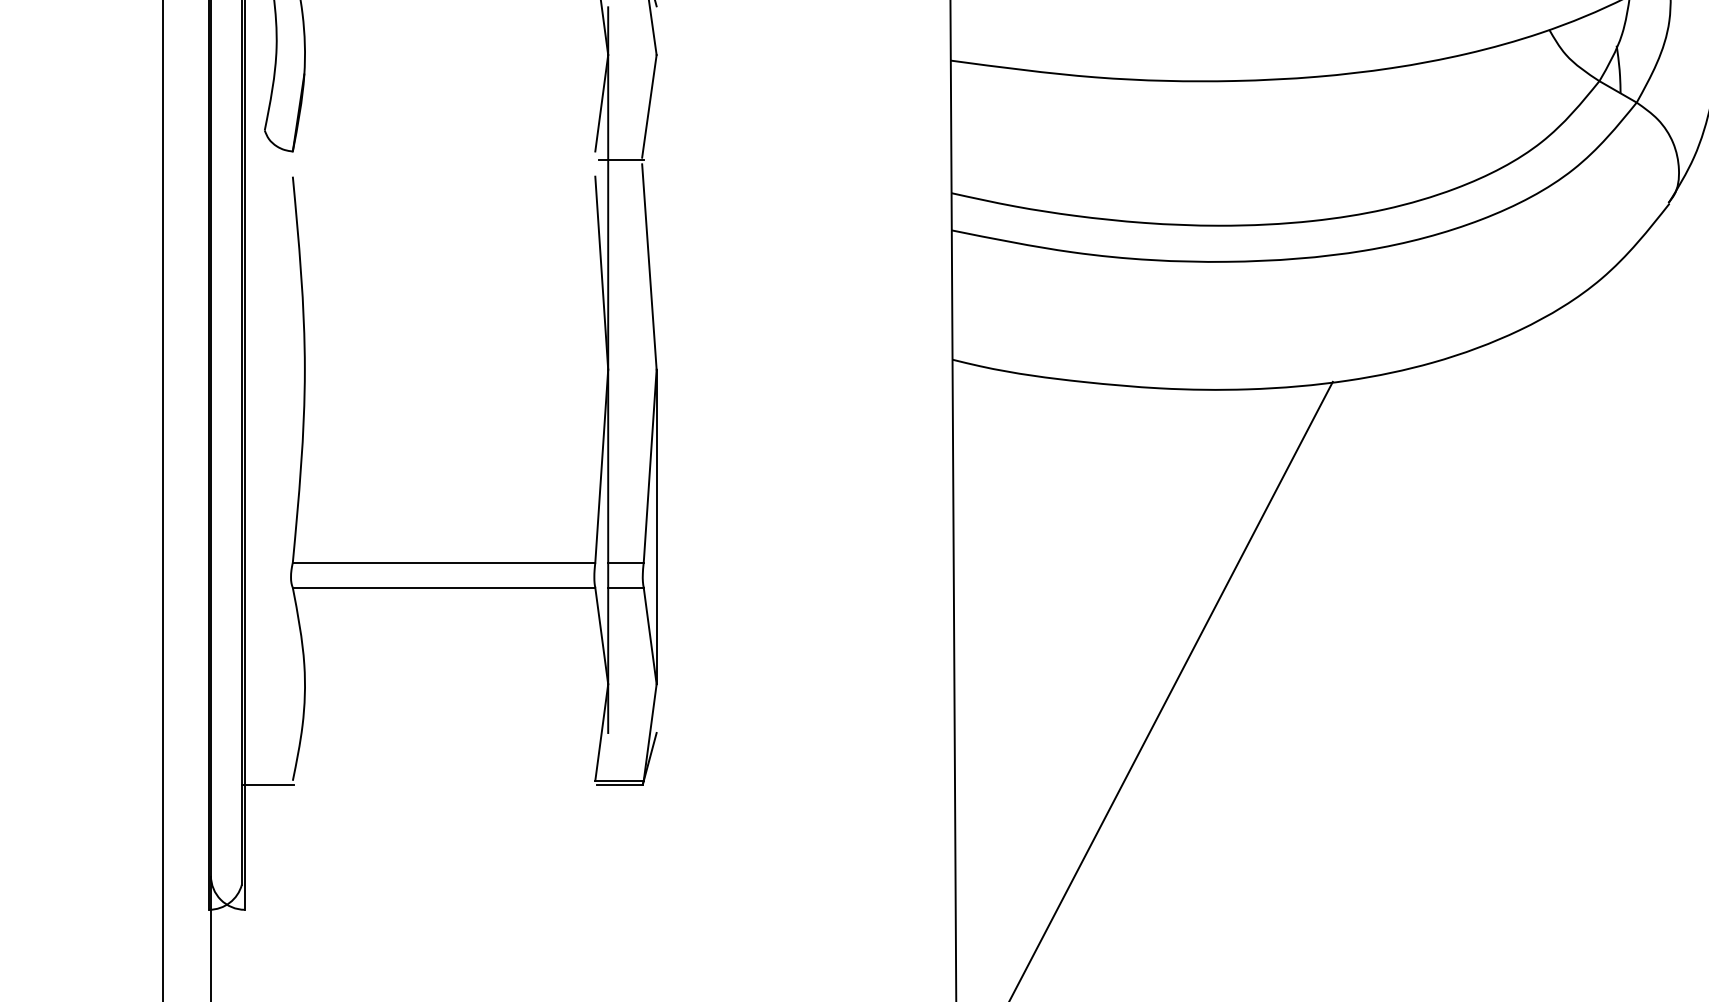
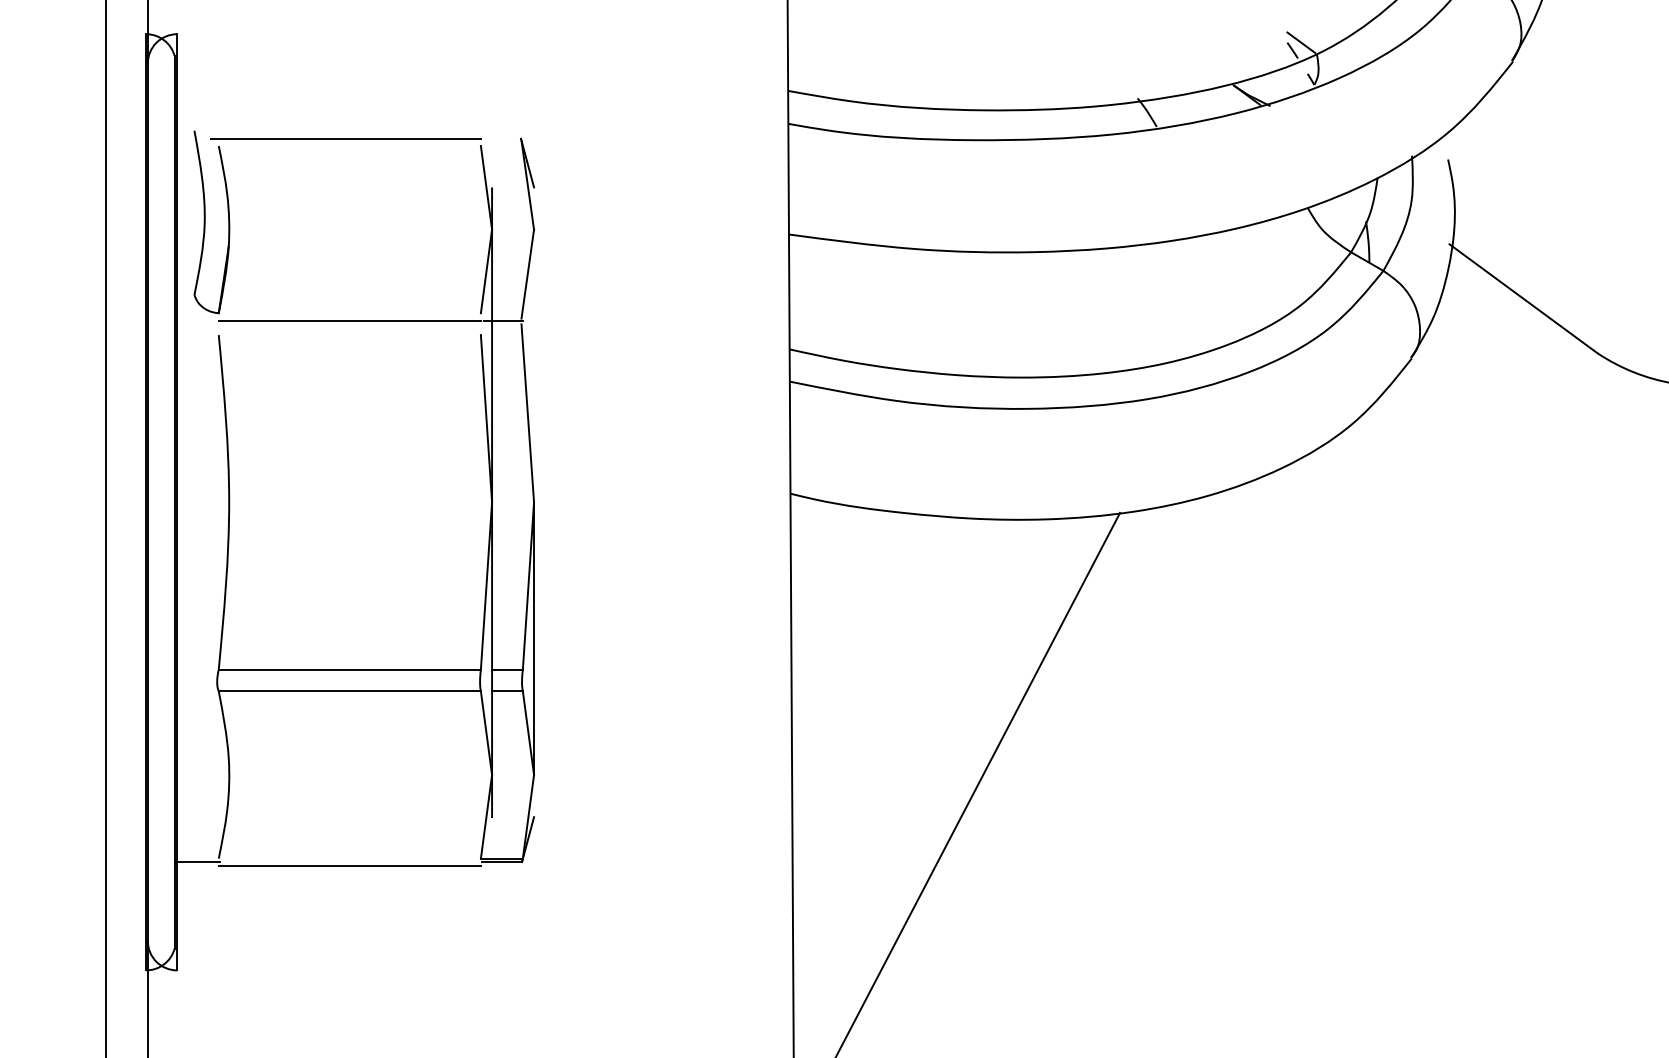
line: (443, 159) -> (349, 320), added
line: (443, 788) -> (349, 865), added

